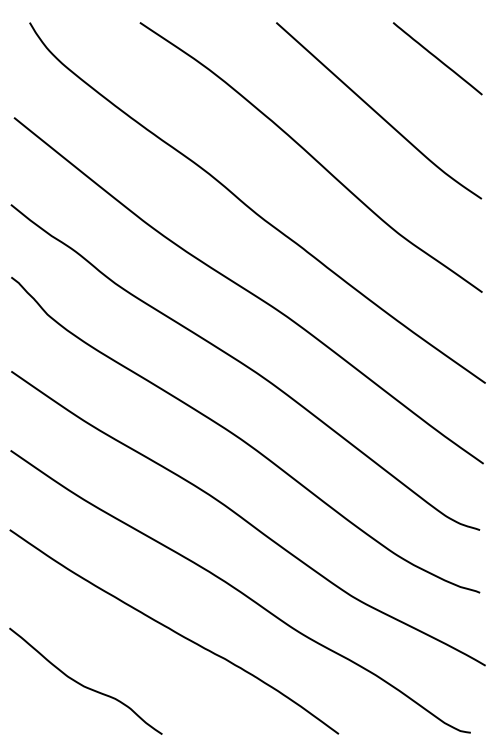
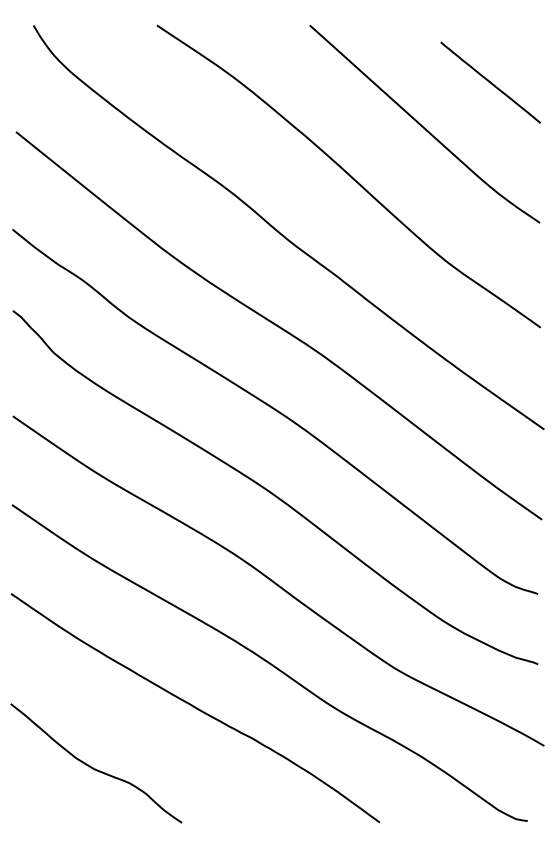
line: (437, 58) -> (490, 82), moved

